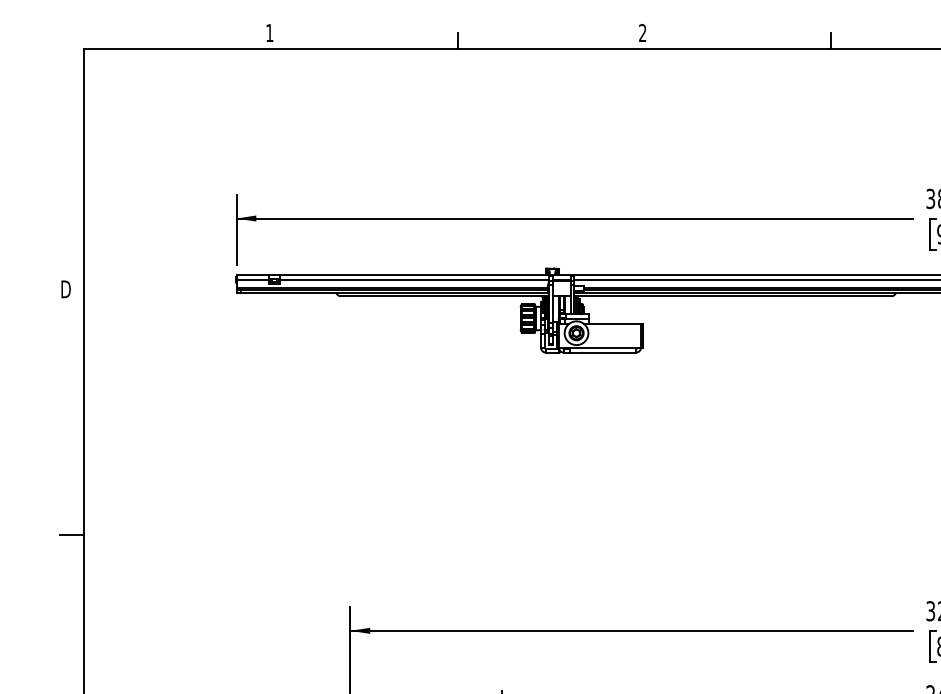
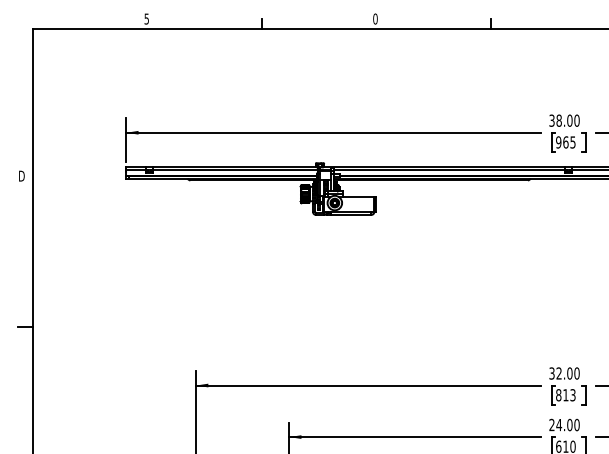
text: (269, 32) -> (146, 18), 1 -> 5
text: (642, 32) -> (375, 18), 2 -> 0

